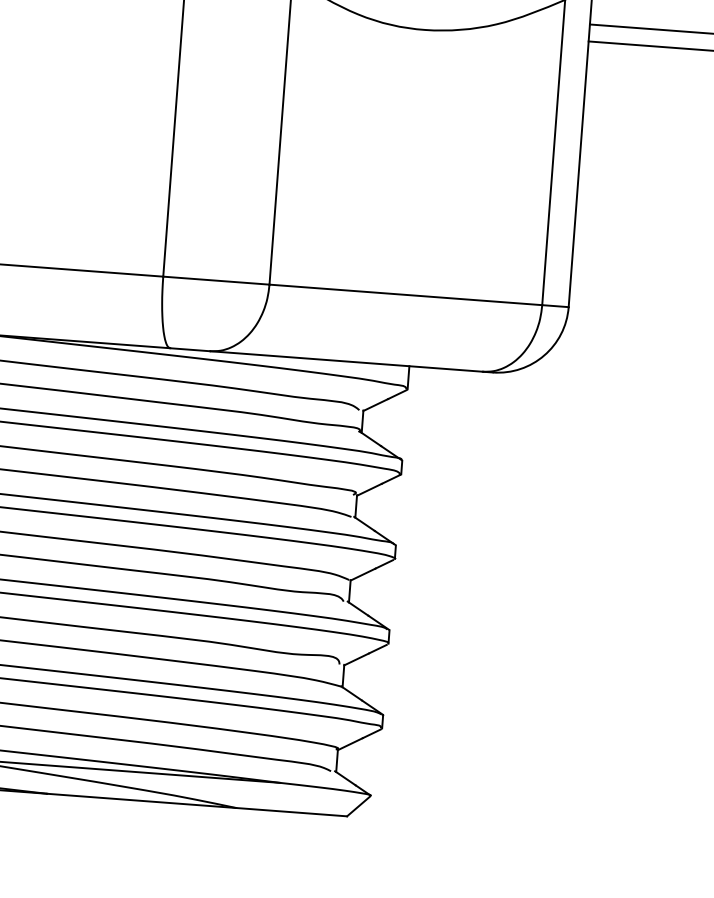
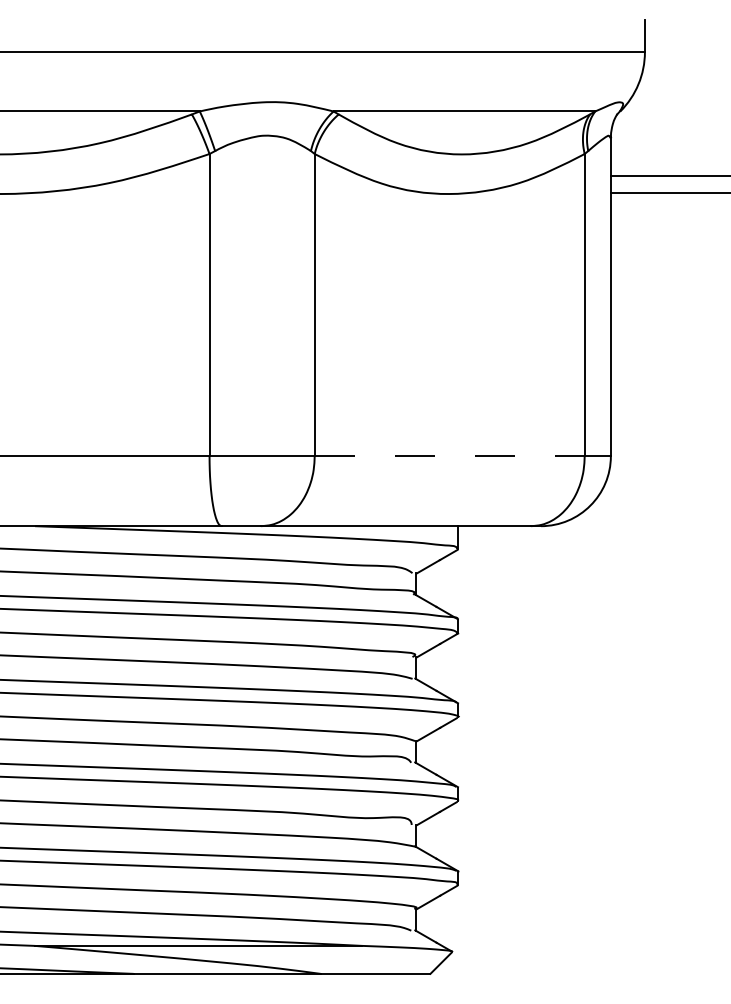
line: (405, 295) -> (449, 456), solid -> dashed

